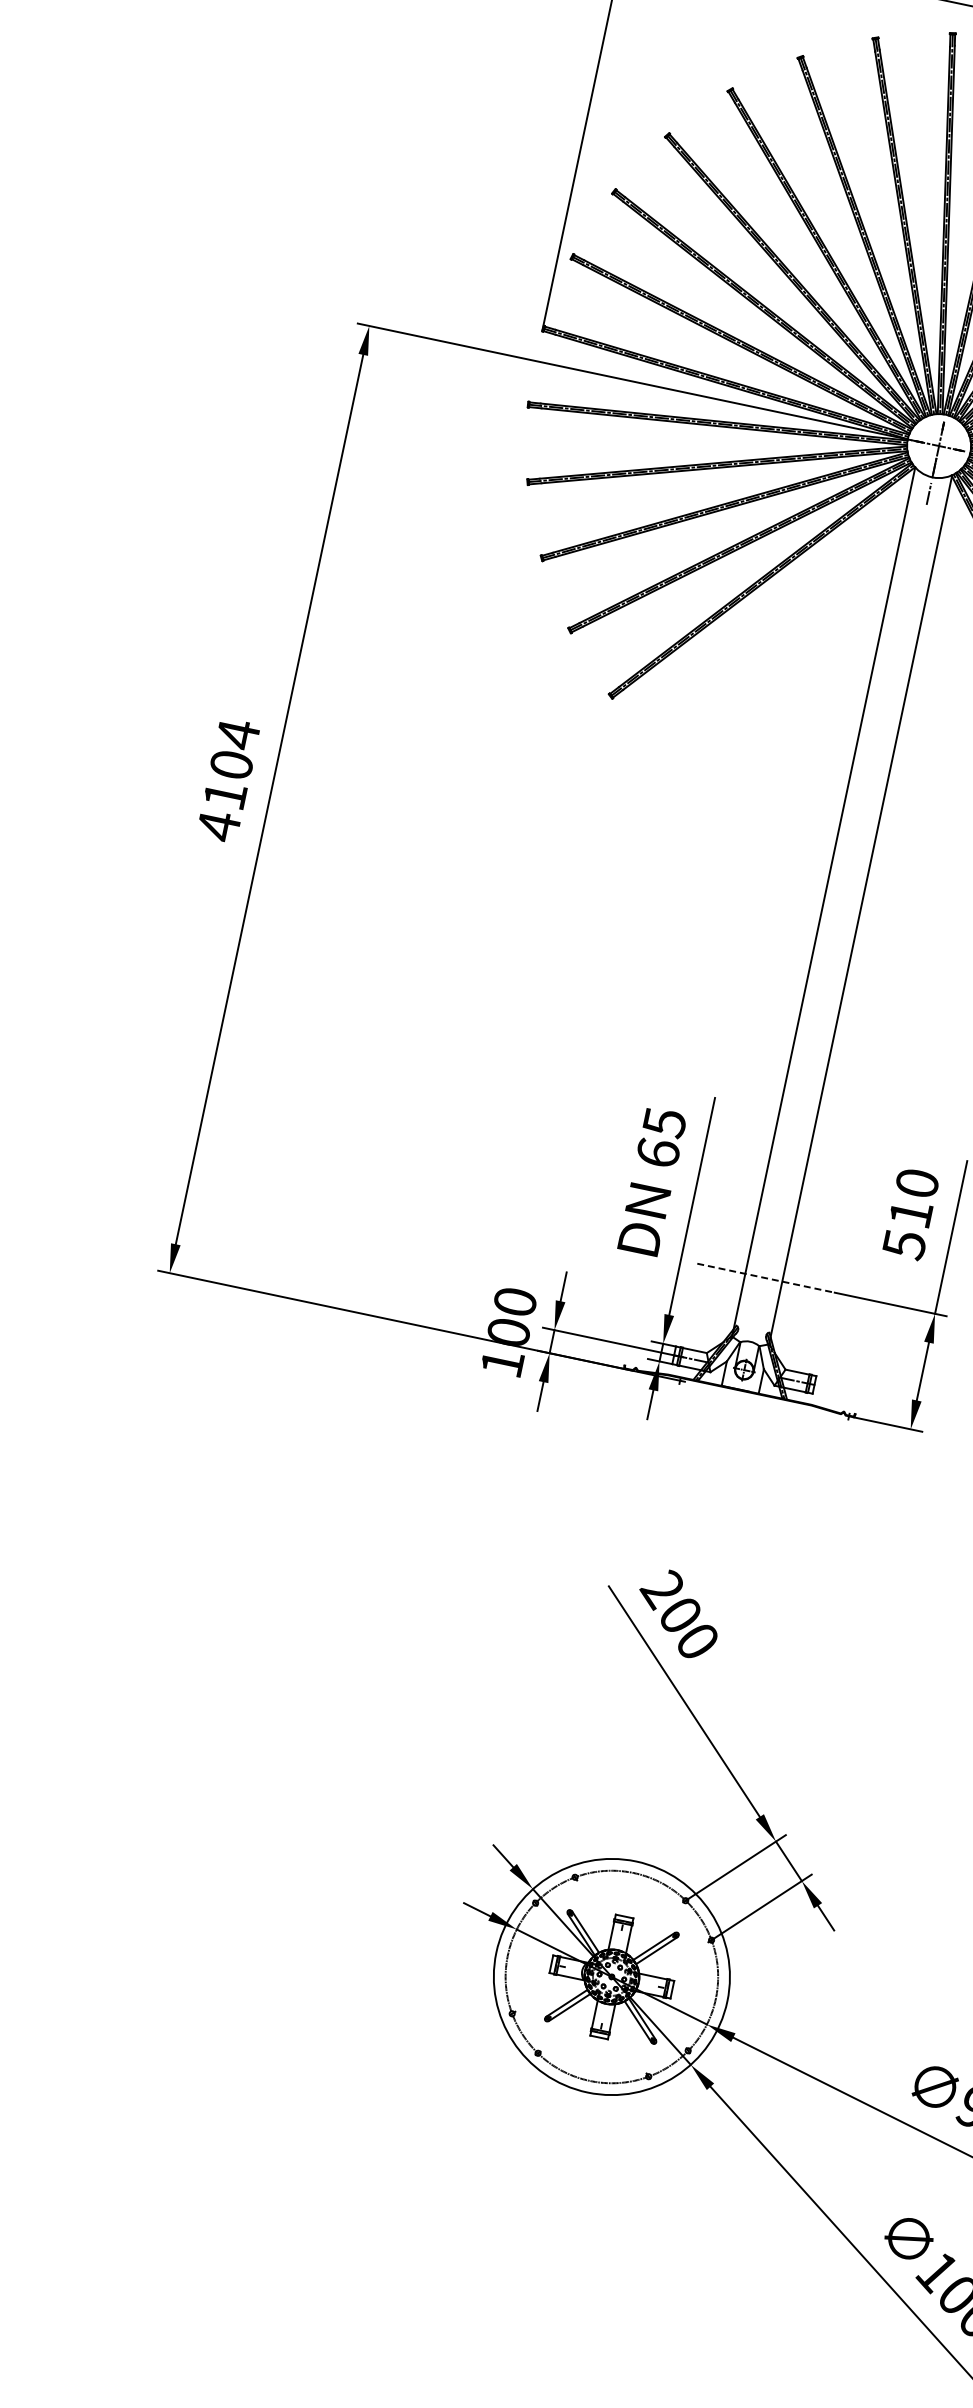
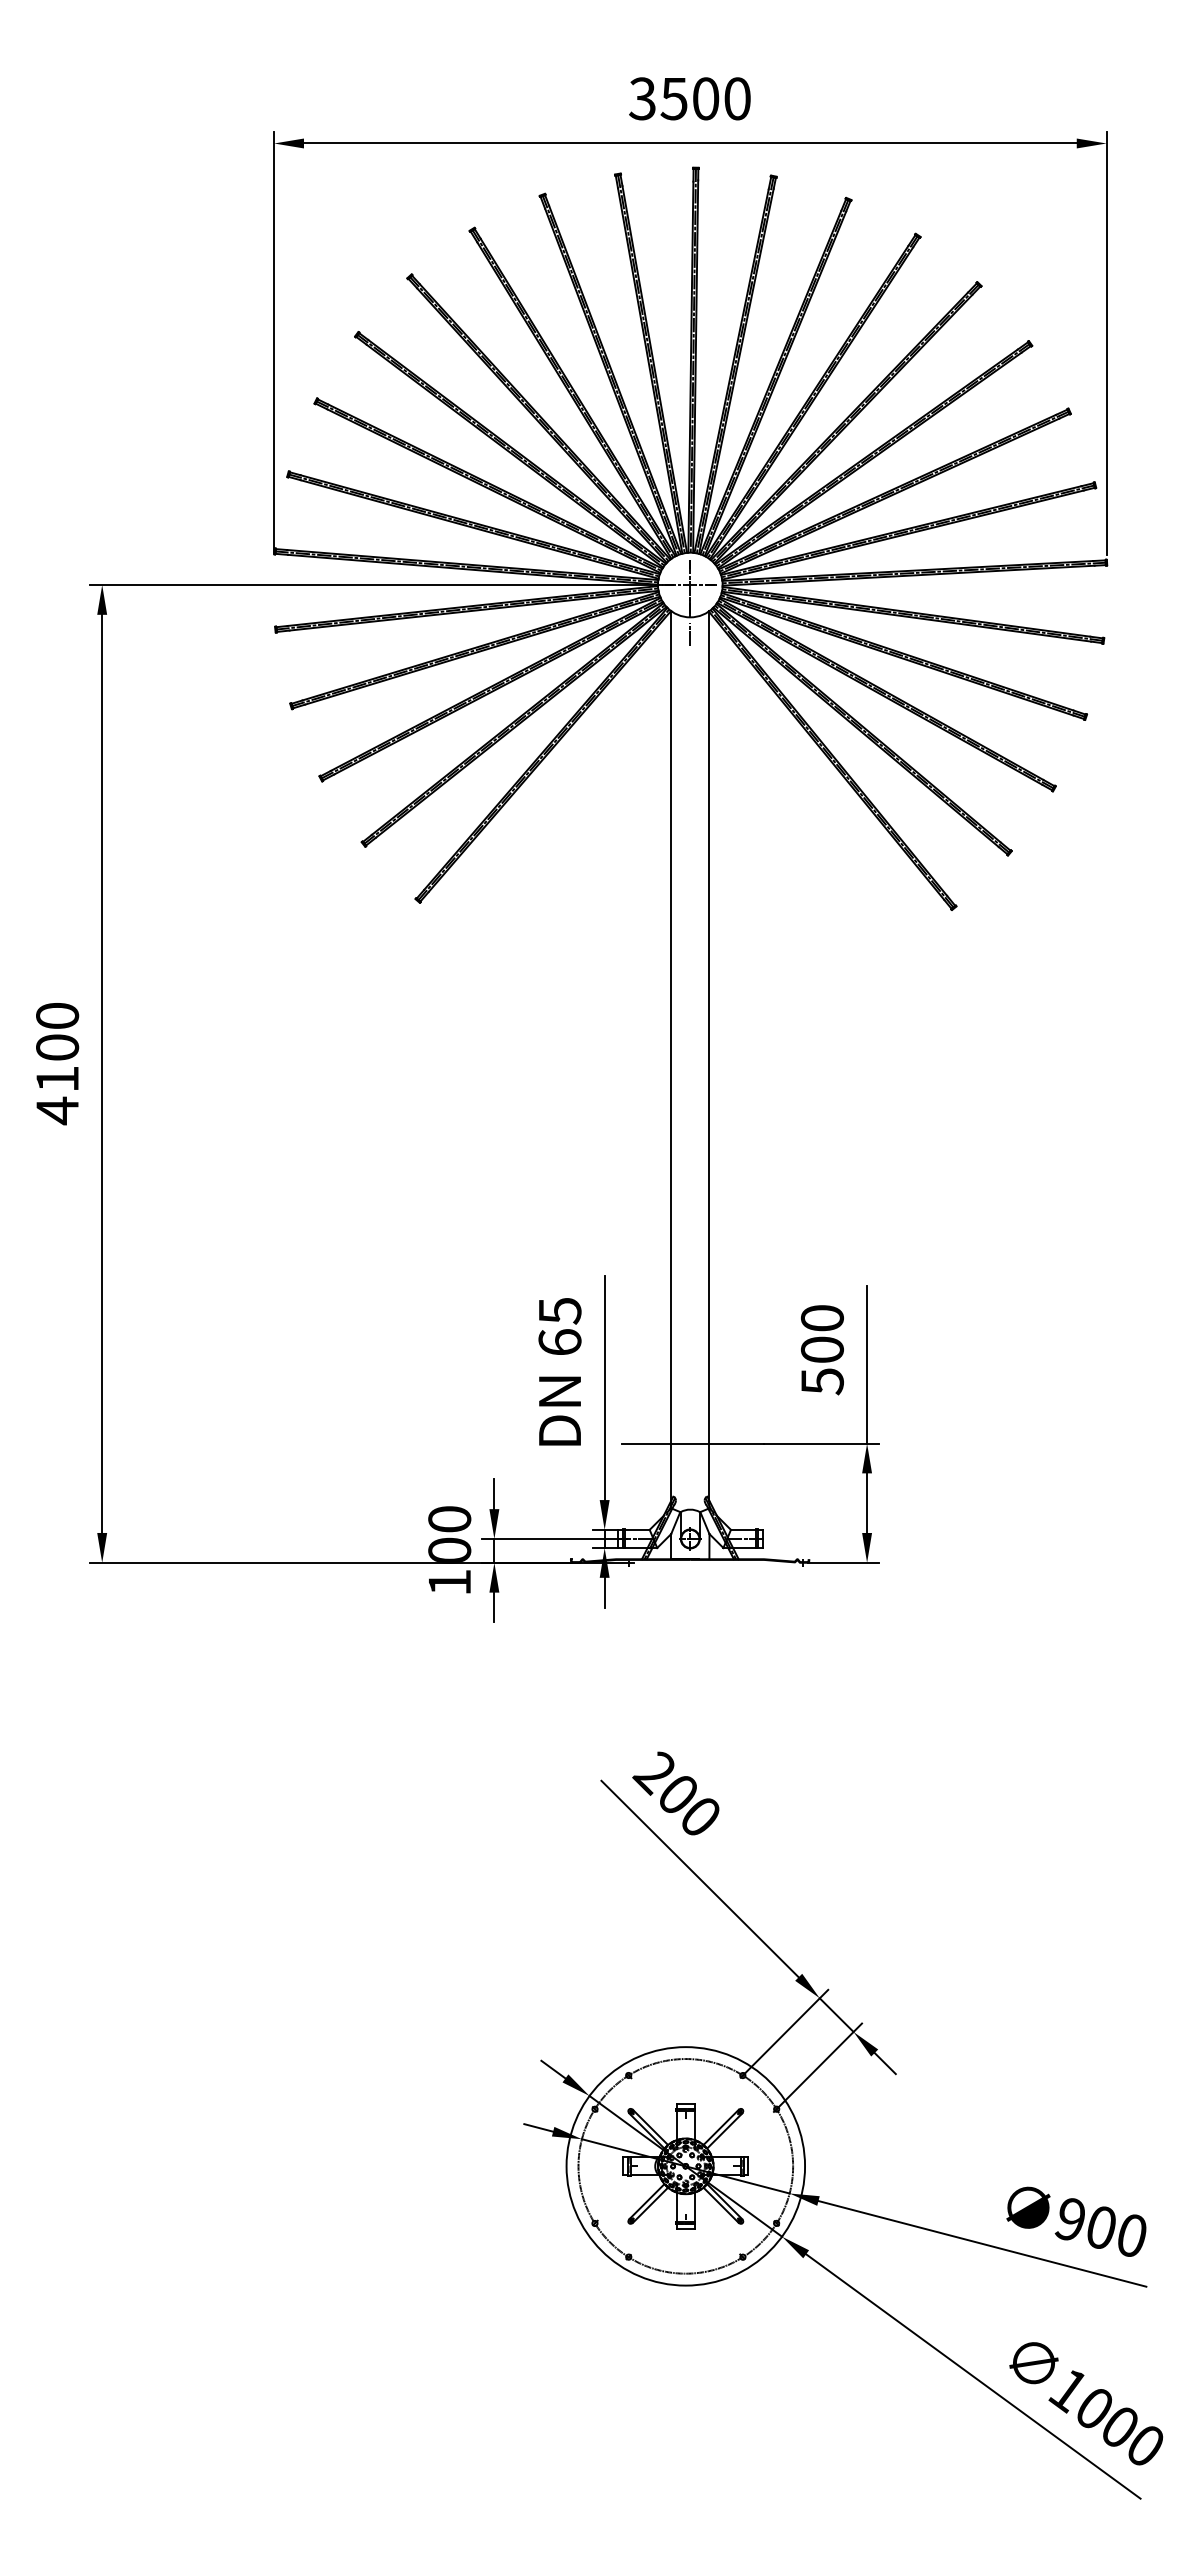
text: (238, 733) -> (57, 1015), 4104 -> 4100
text: (910, 1213) -> (821, 1349), 510 -> 500
line: (765, 1278) -> (692, 1443), dashed -> solid

